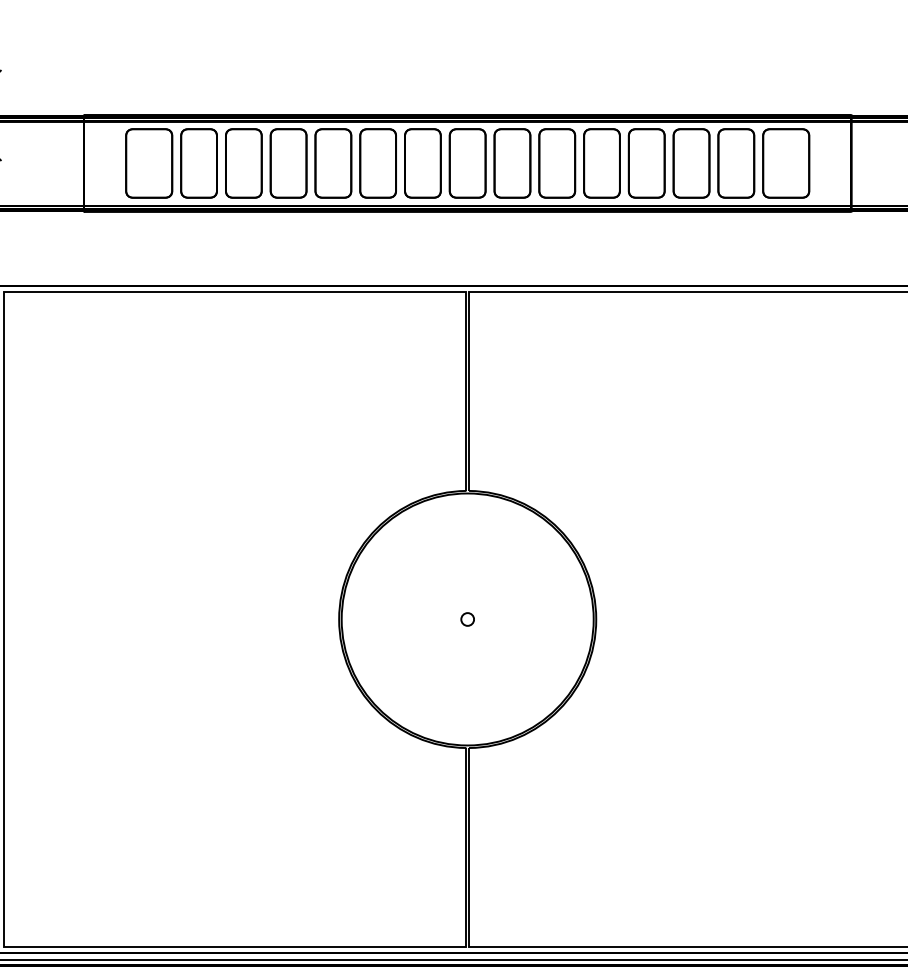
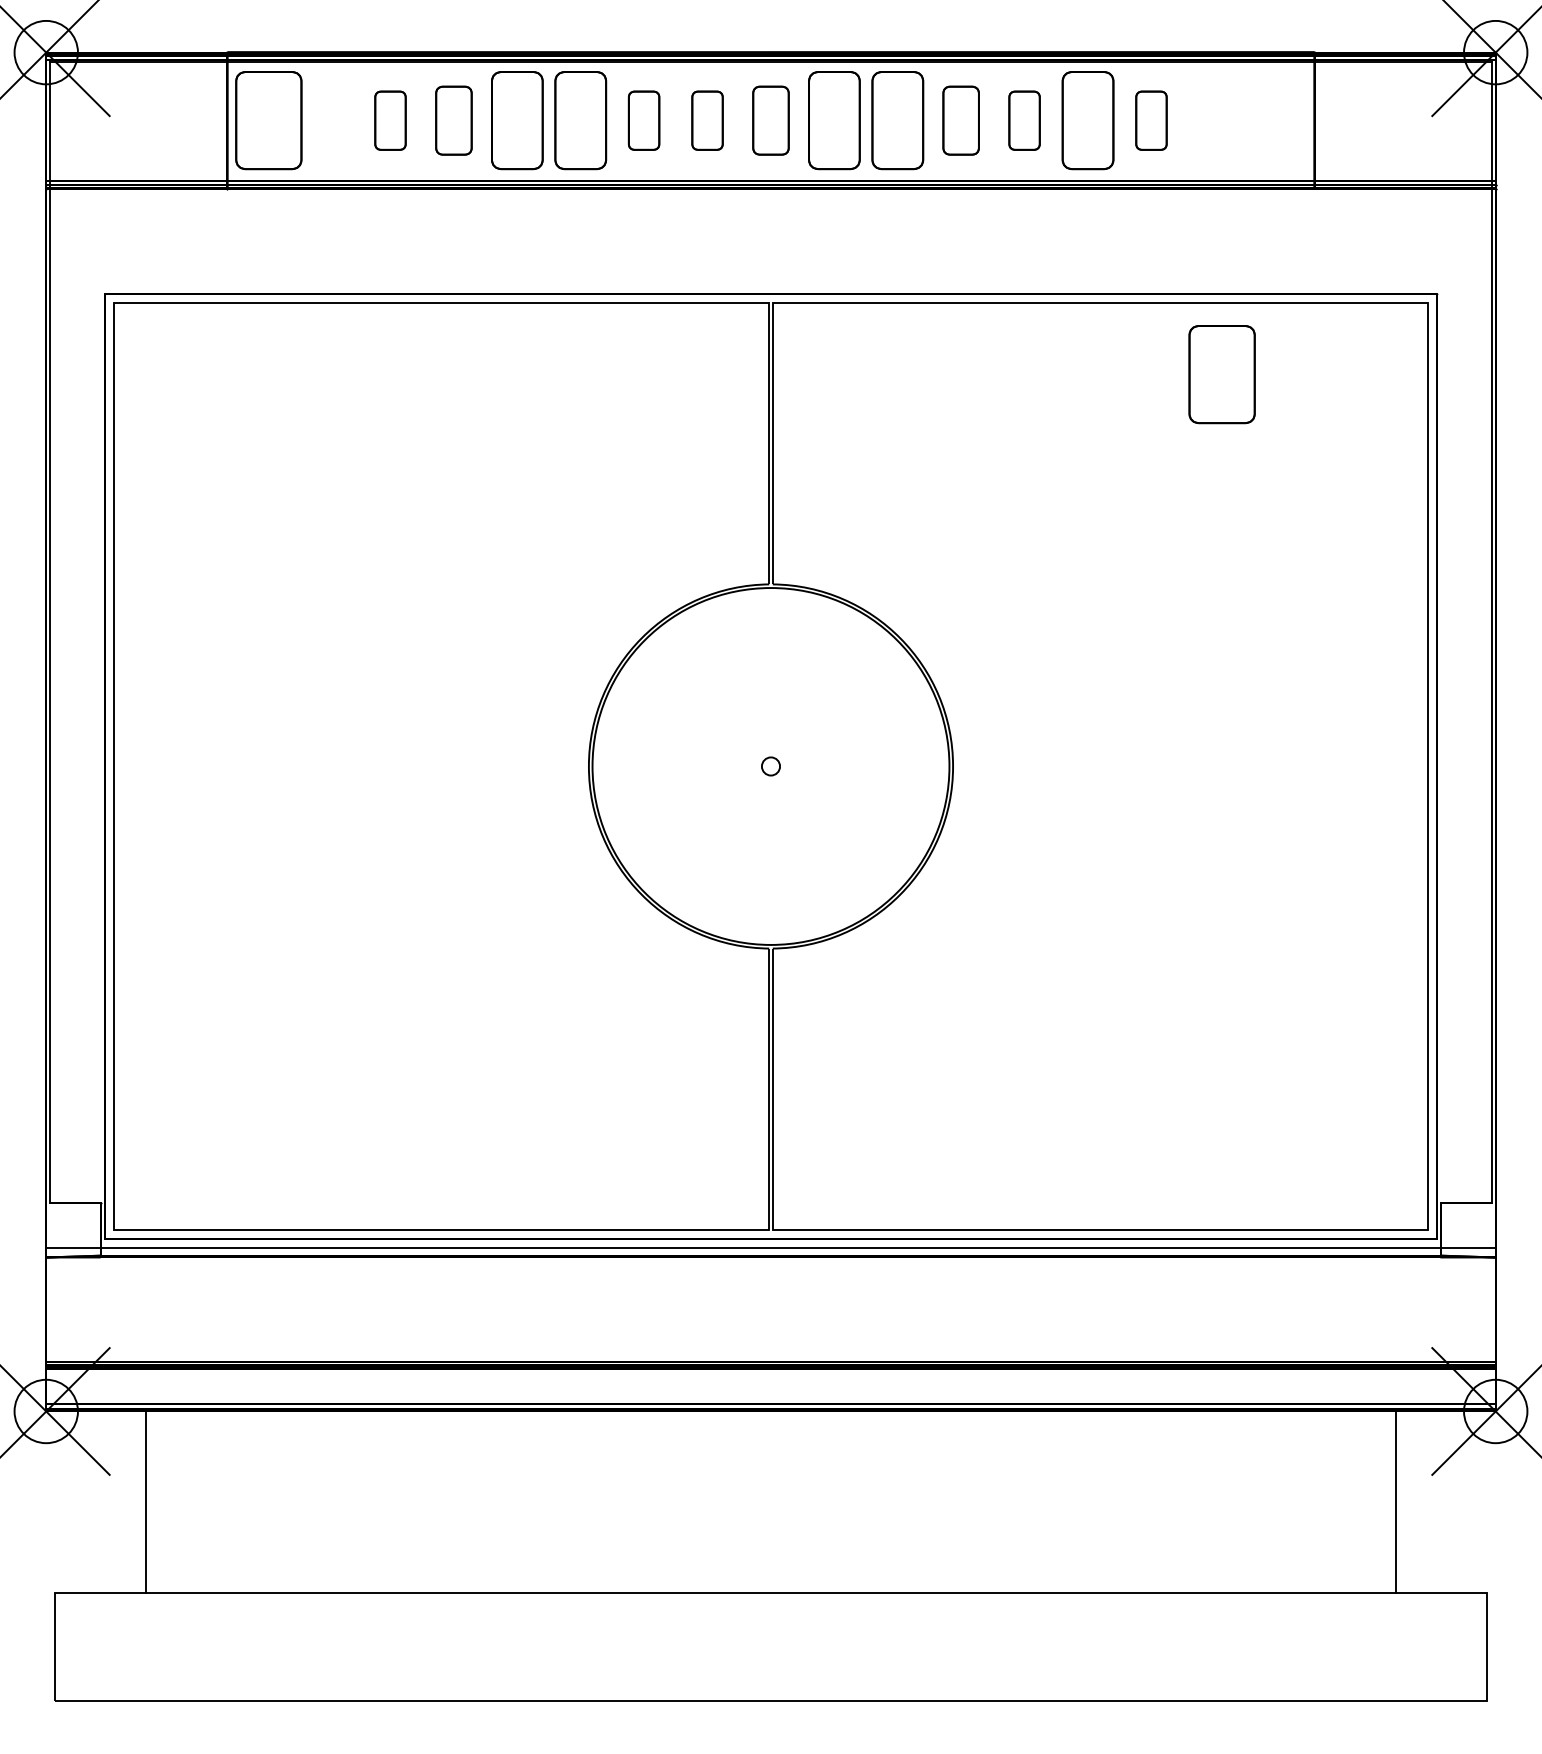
part: (148, 163) -> (268, 120), moved
part: (199, 163) -> (390, 120), size x0.6
part: (243, 163) -> (453, 120), size x0.7
part: (377, 163) -> (643, 120), size x0.6
part: (422, 163) -> (707, 120), size x0.6
part: (467, 163) -> (770, 120), size x0.7
part: (601, 163) -> (960, 120), size x0.7
part: (646, 163) -> (1024, 120), size x0.6
part: (736, 163) -> (1151, 120), size x0.6
part: (785, 163) -> (1221, 374), moved

